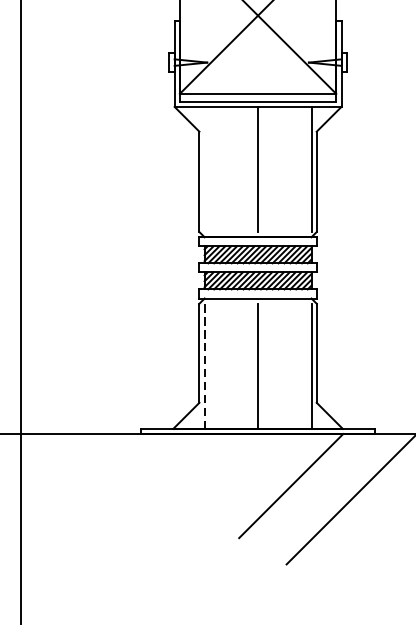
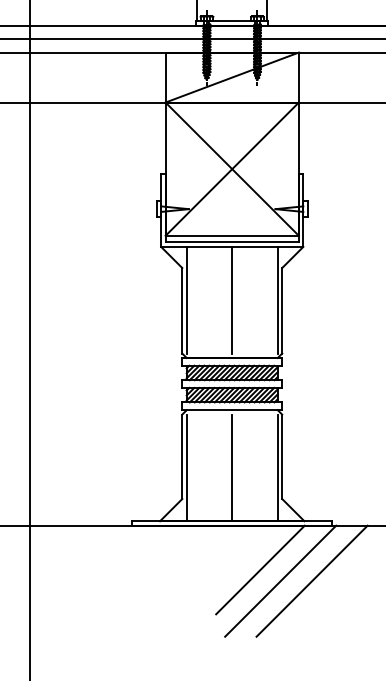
line: (204, 168) -> (186, 299), added
line: (204, 365) -> (186, 467), dashed -> solid
line: (314, 498) -> (280, 580), added

